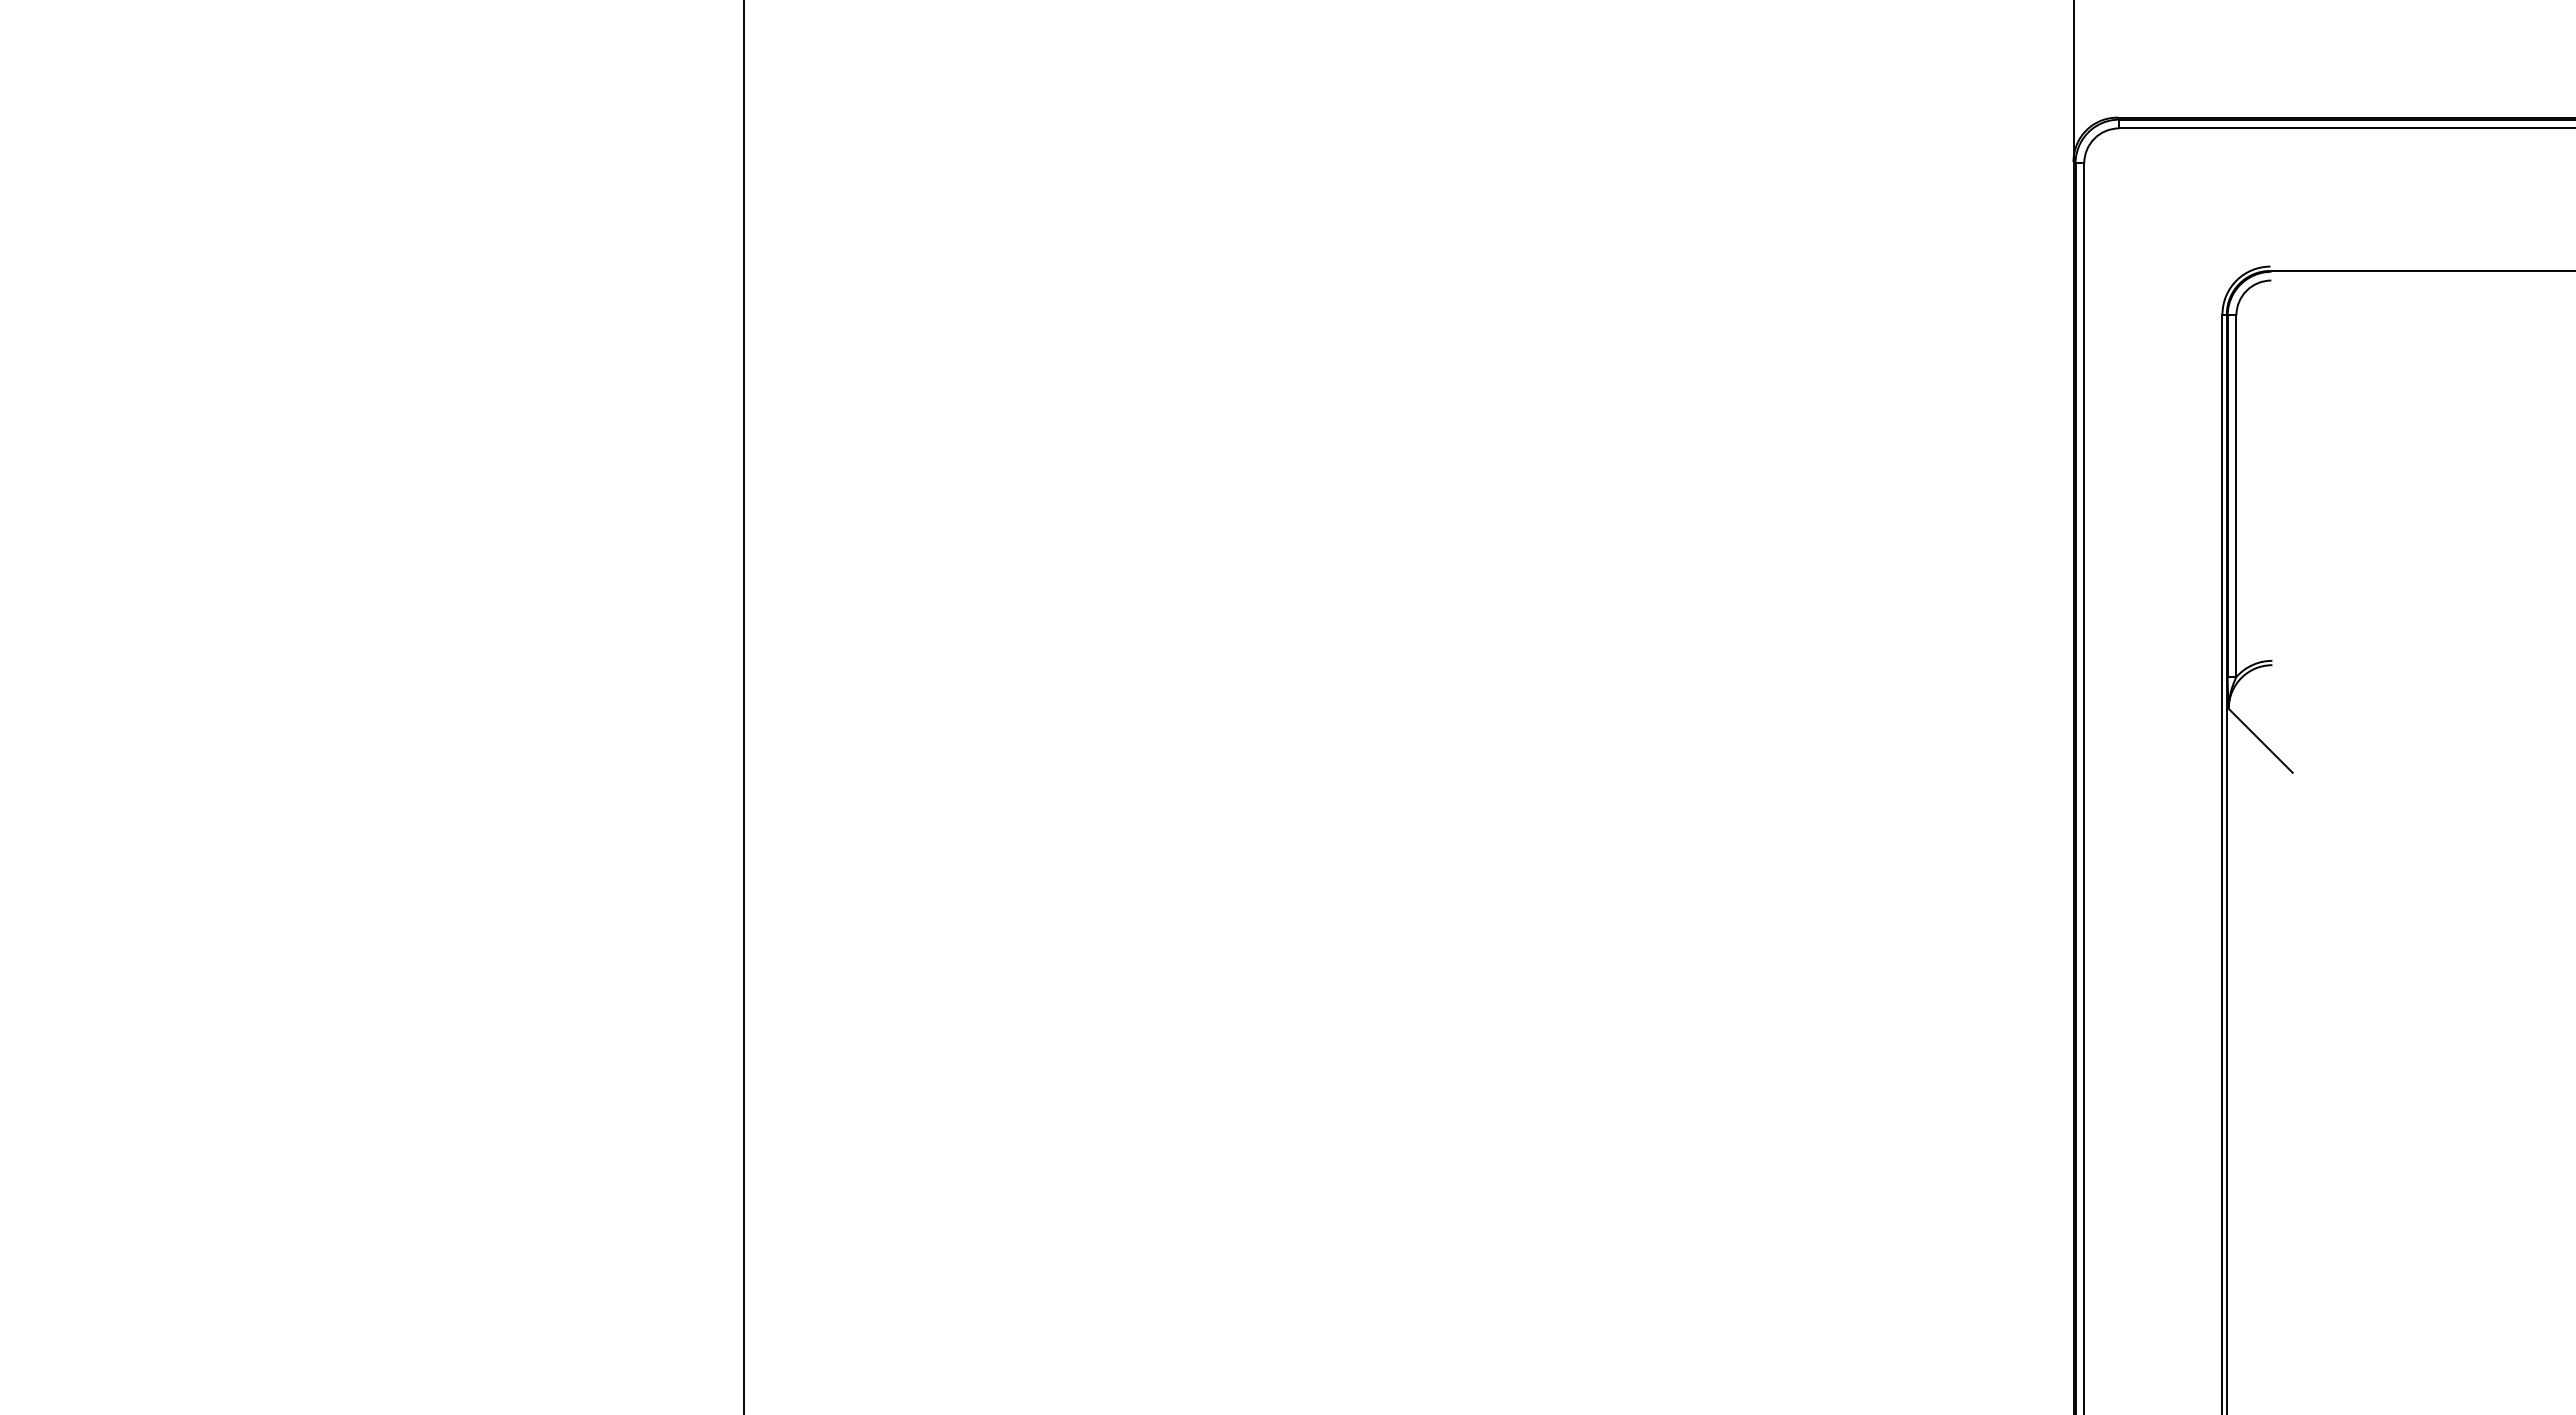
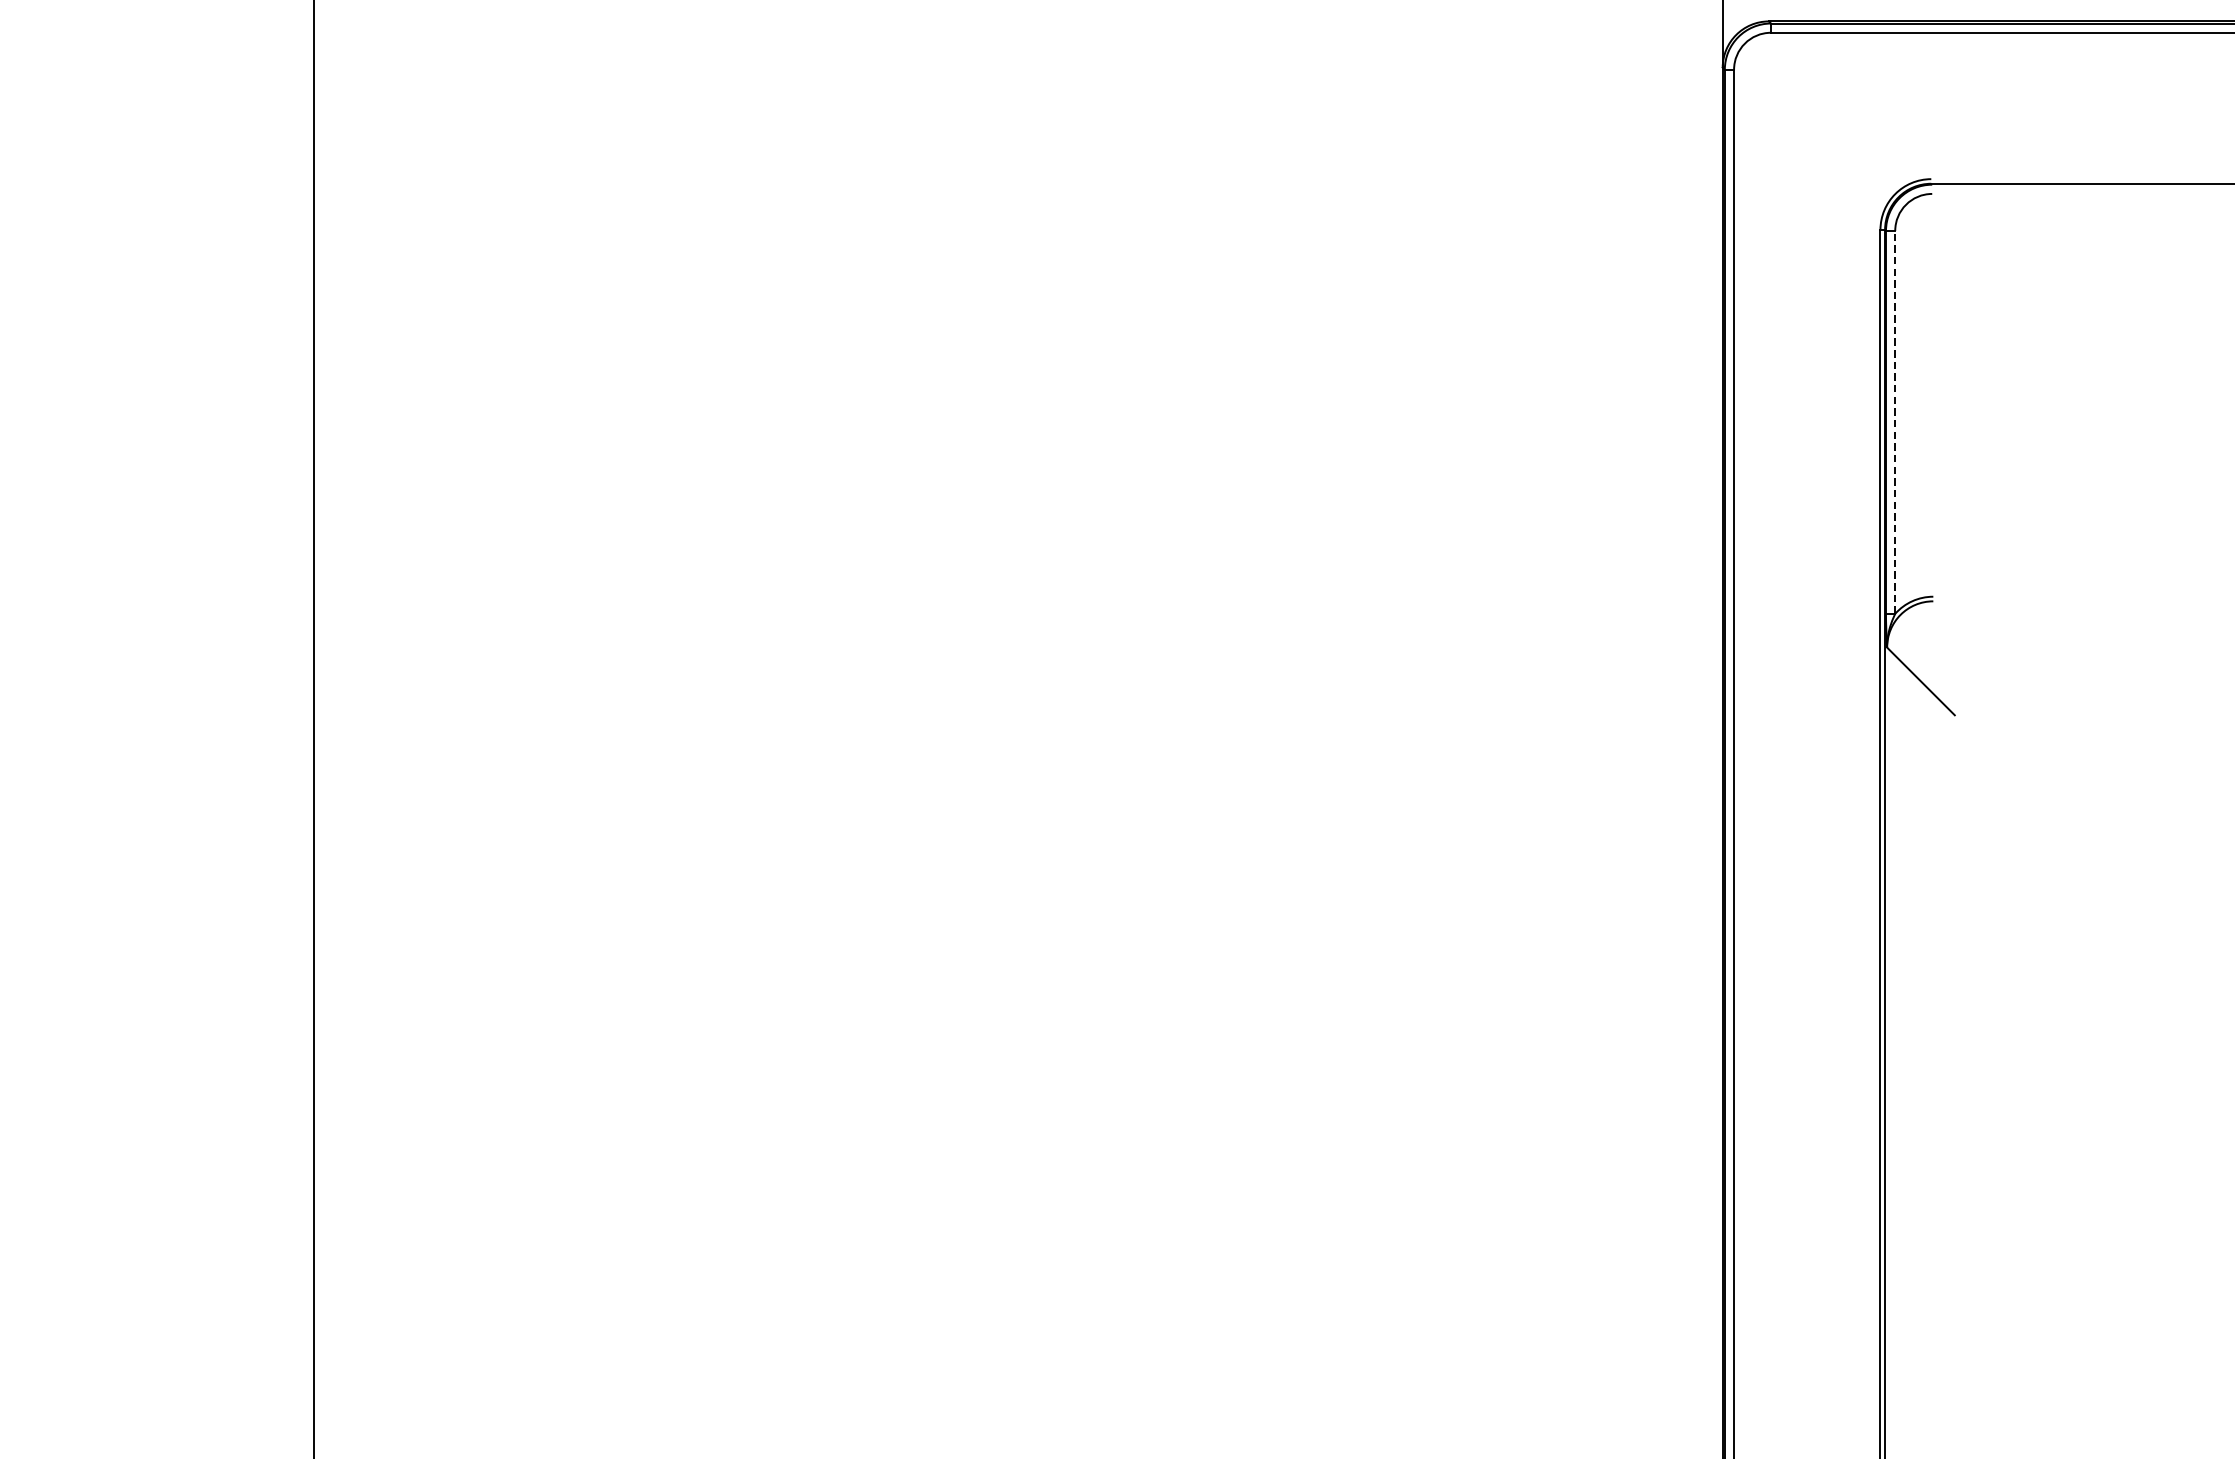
line: (2236, 496) -> (1895, 422), solid -> dashed

